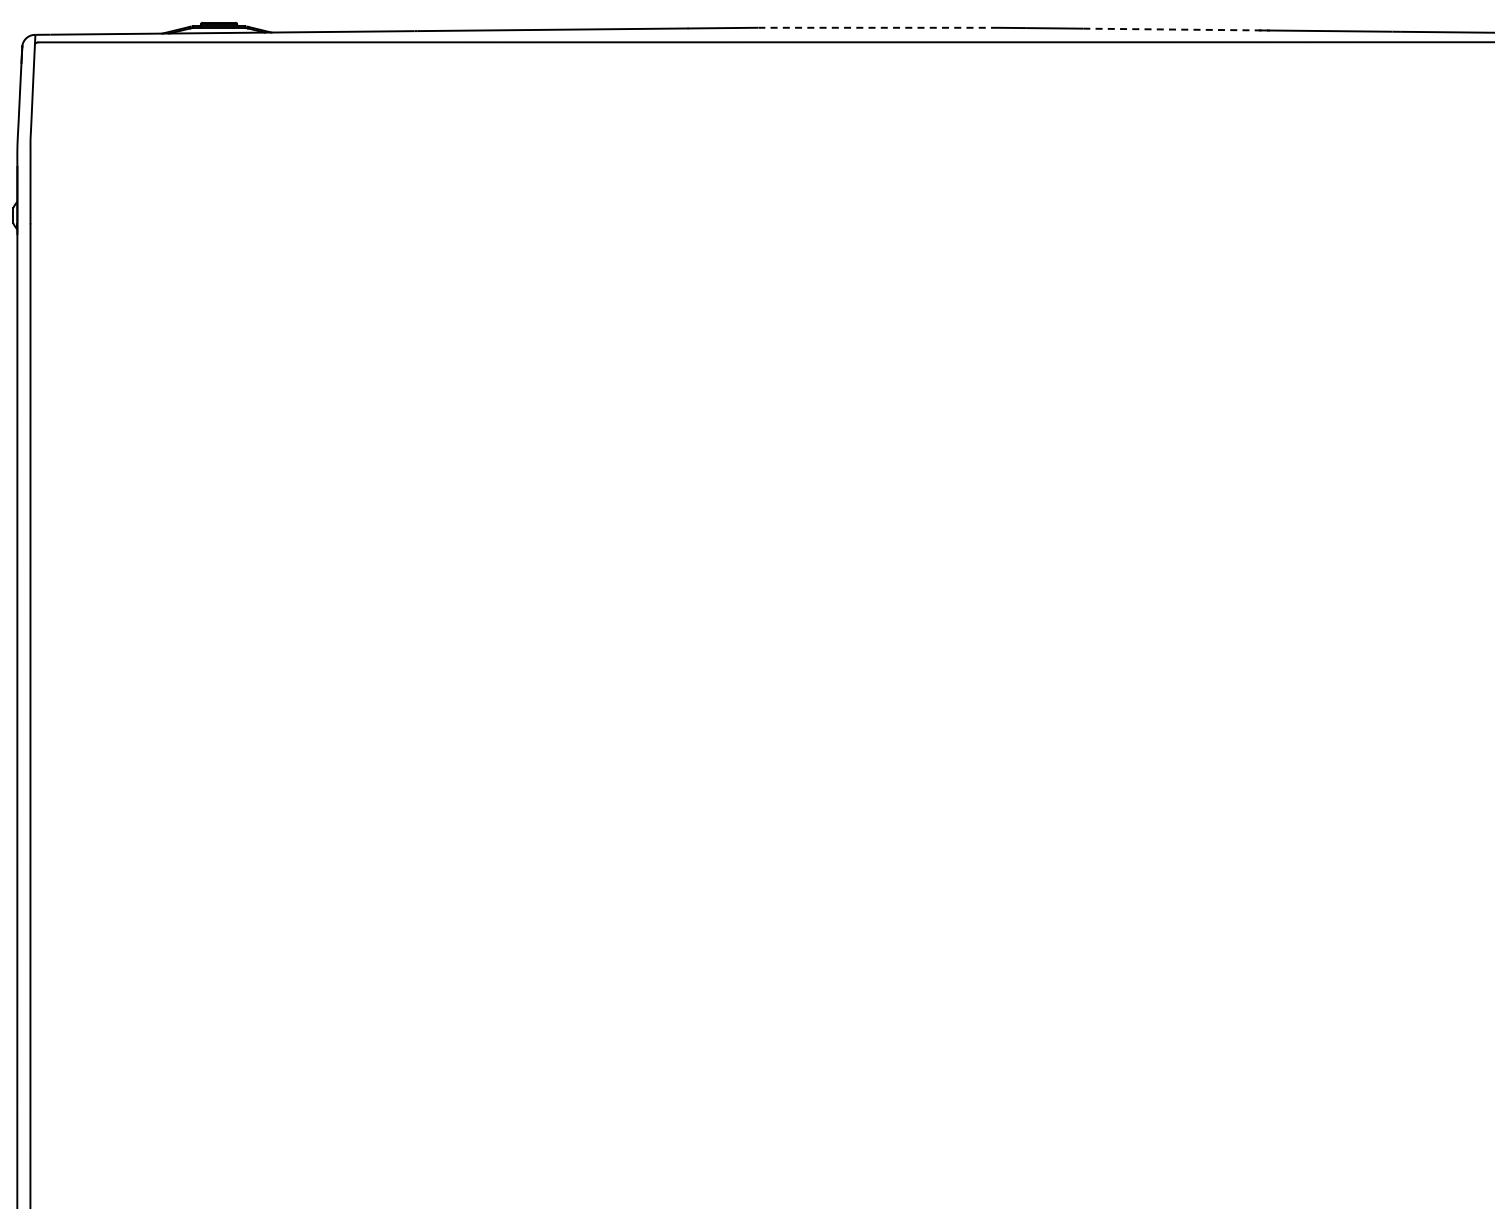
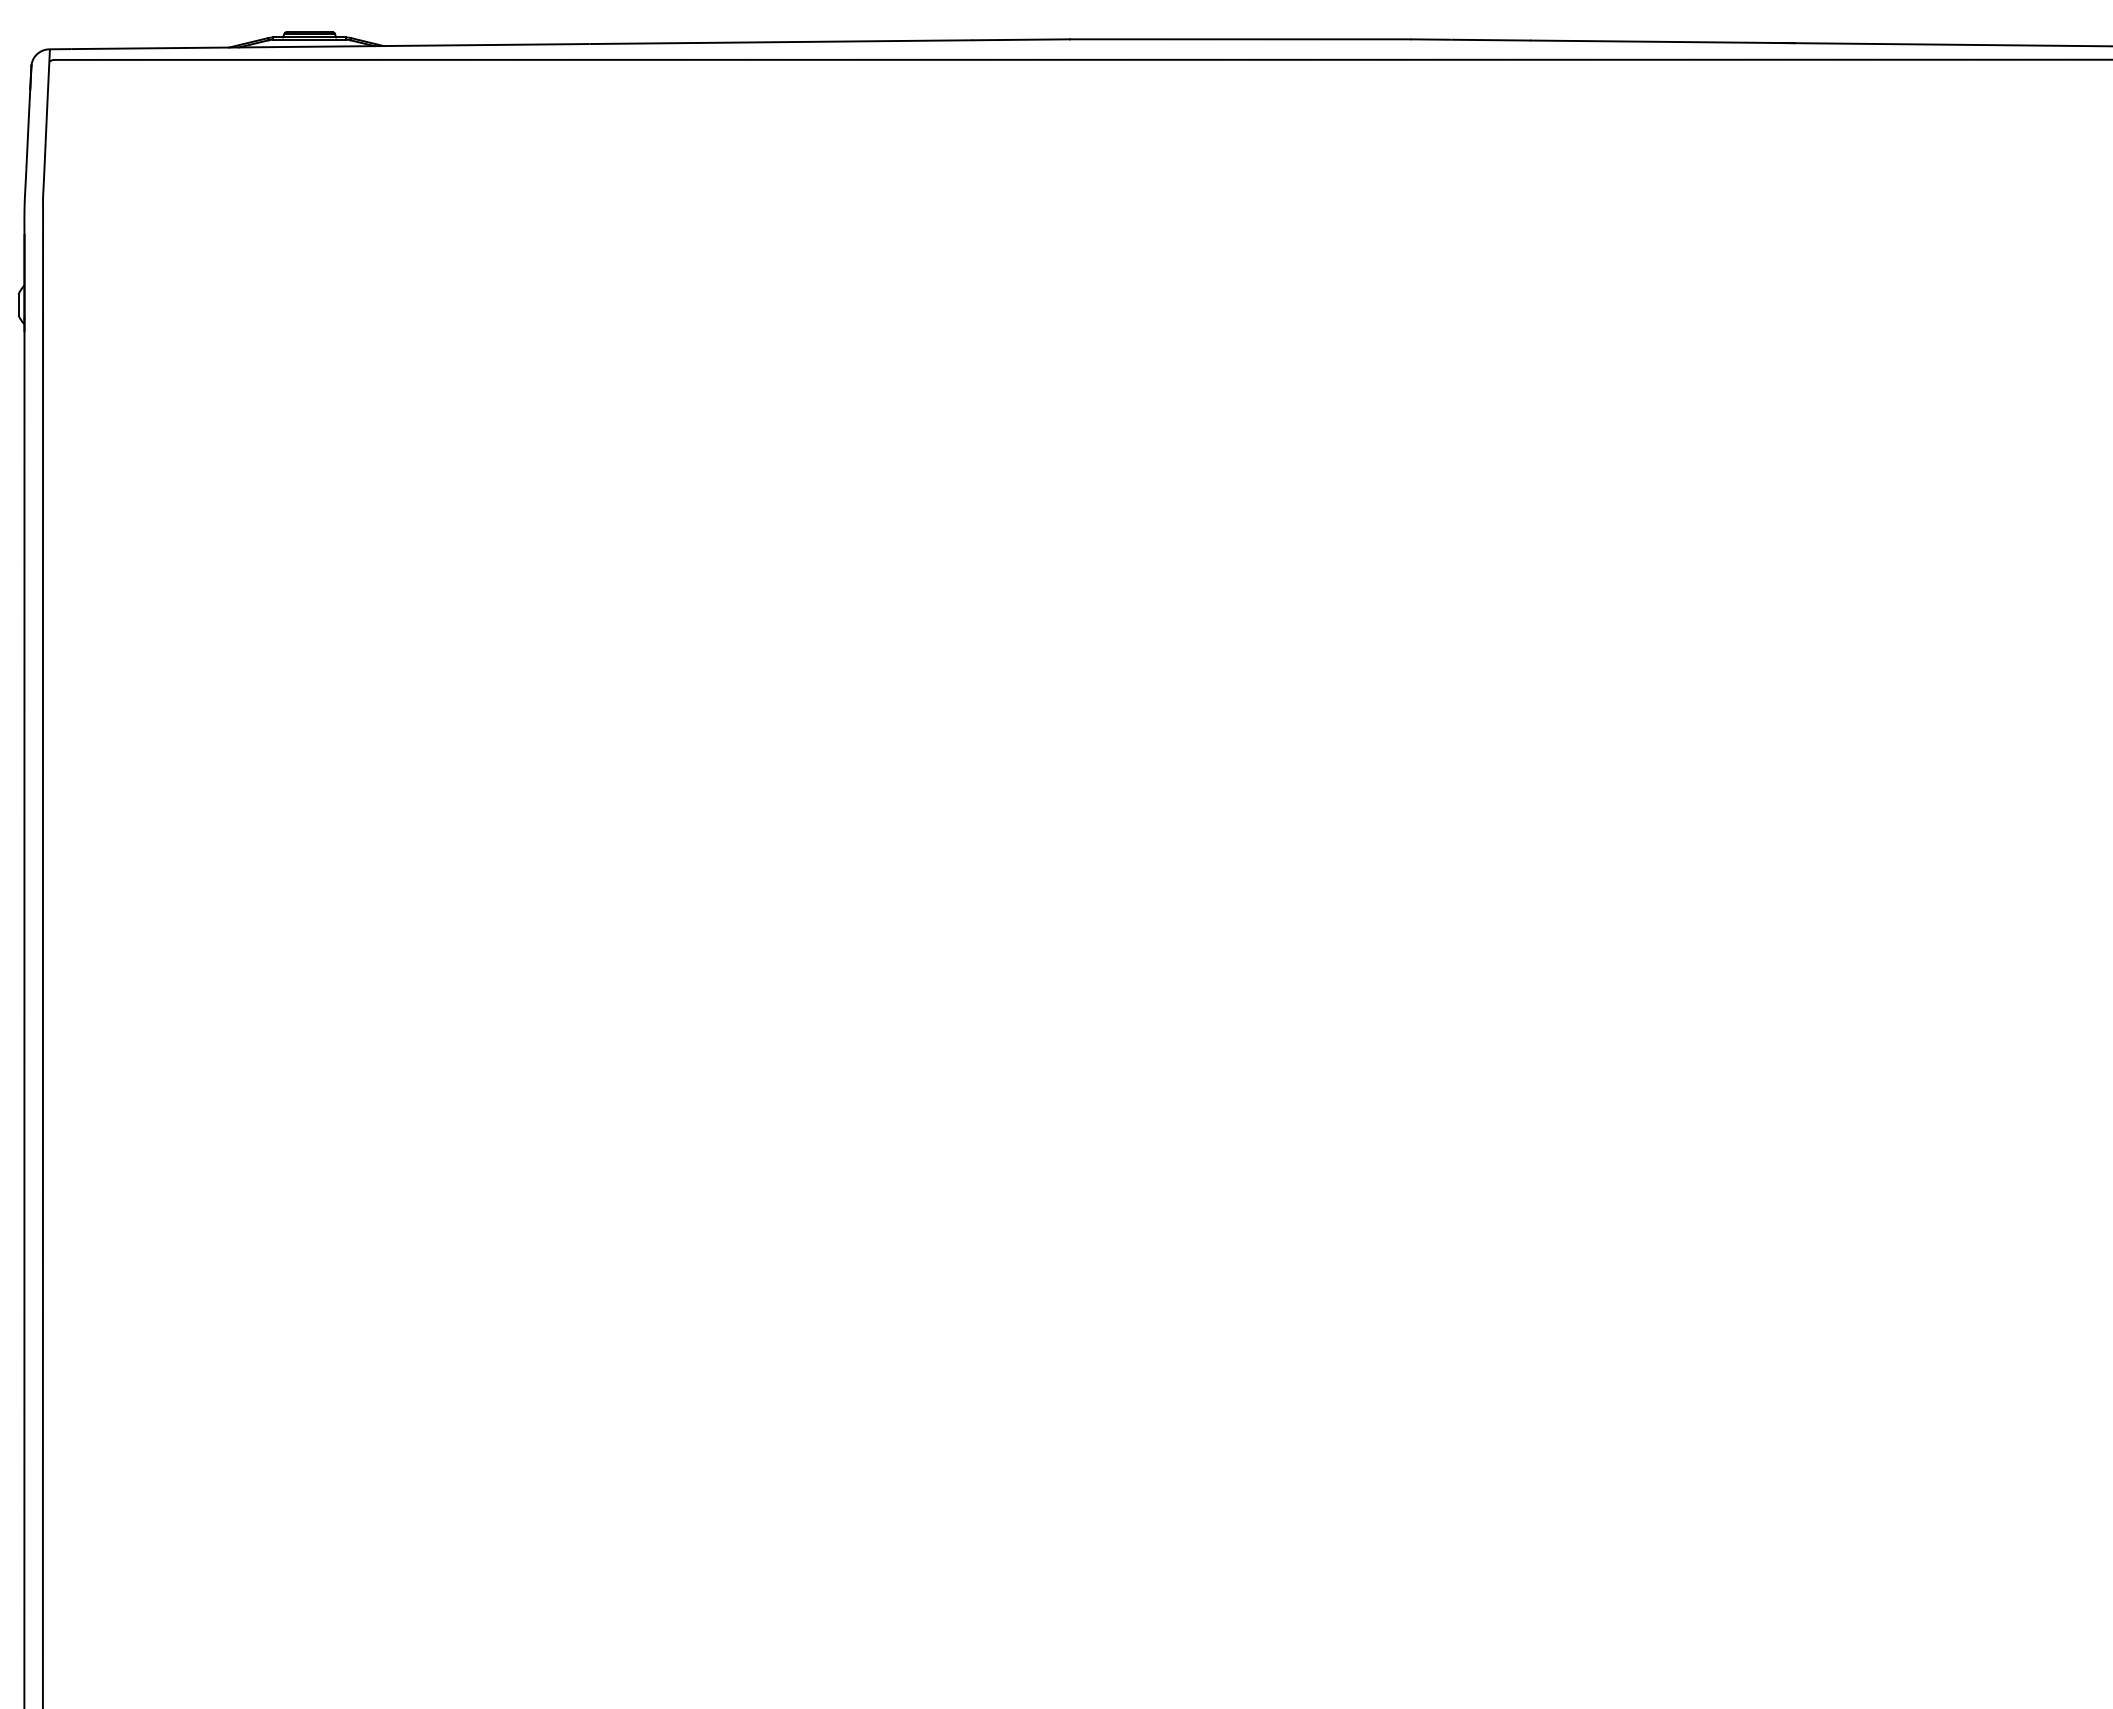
line: (877, 27) -> (1240, 38), dashed -> solid
line: (1177, 29) -> (1664, 41), dashed -> solid

